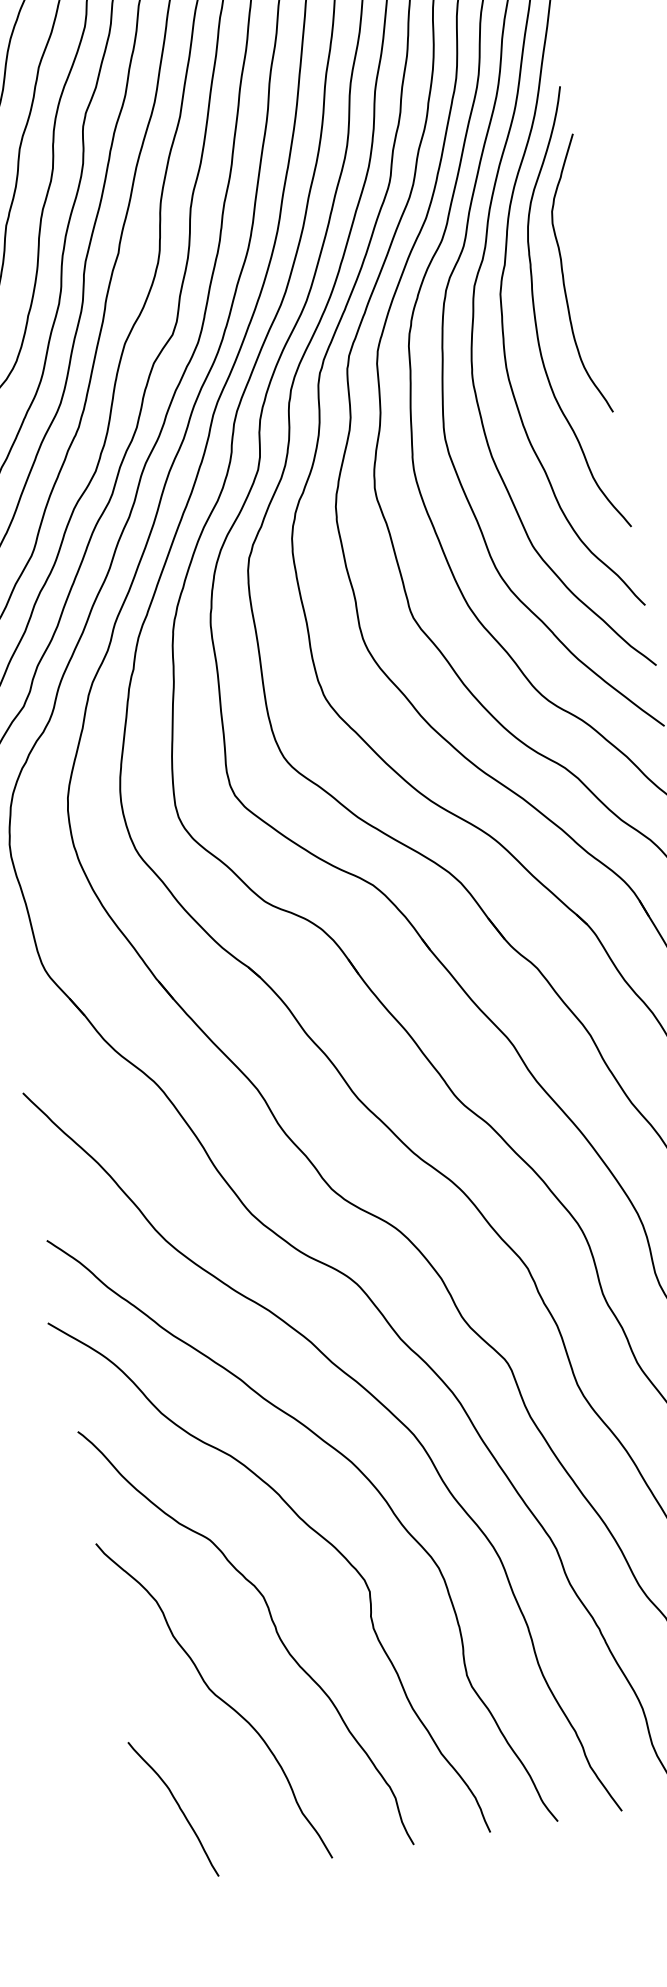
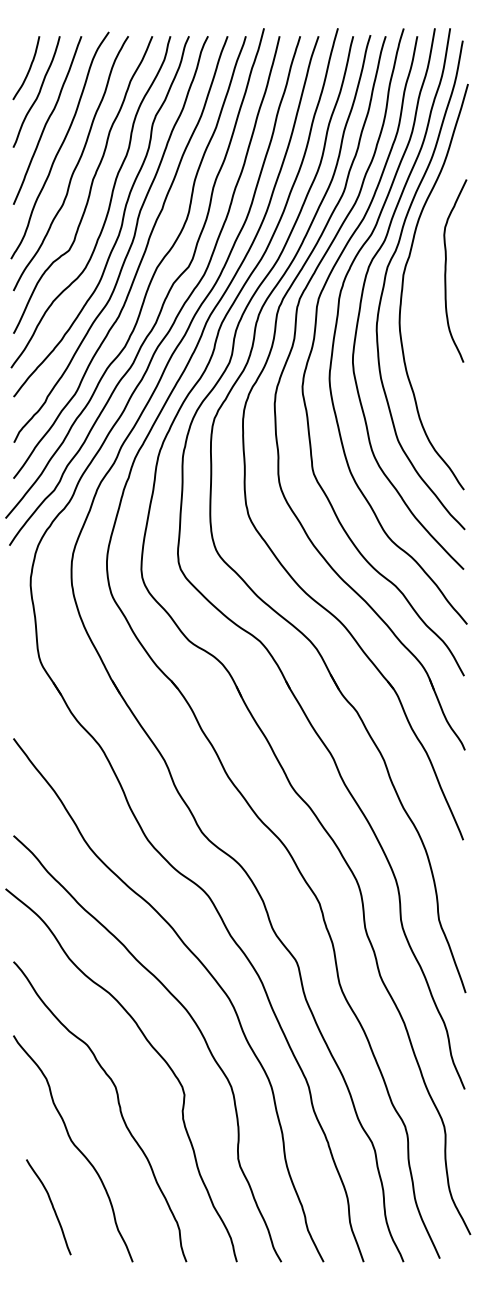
curve: (536, 315) -> (424, 292), removed
curve: (177, 1805) -> (51, 1205), moved

